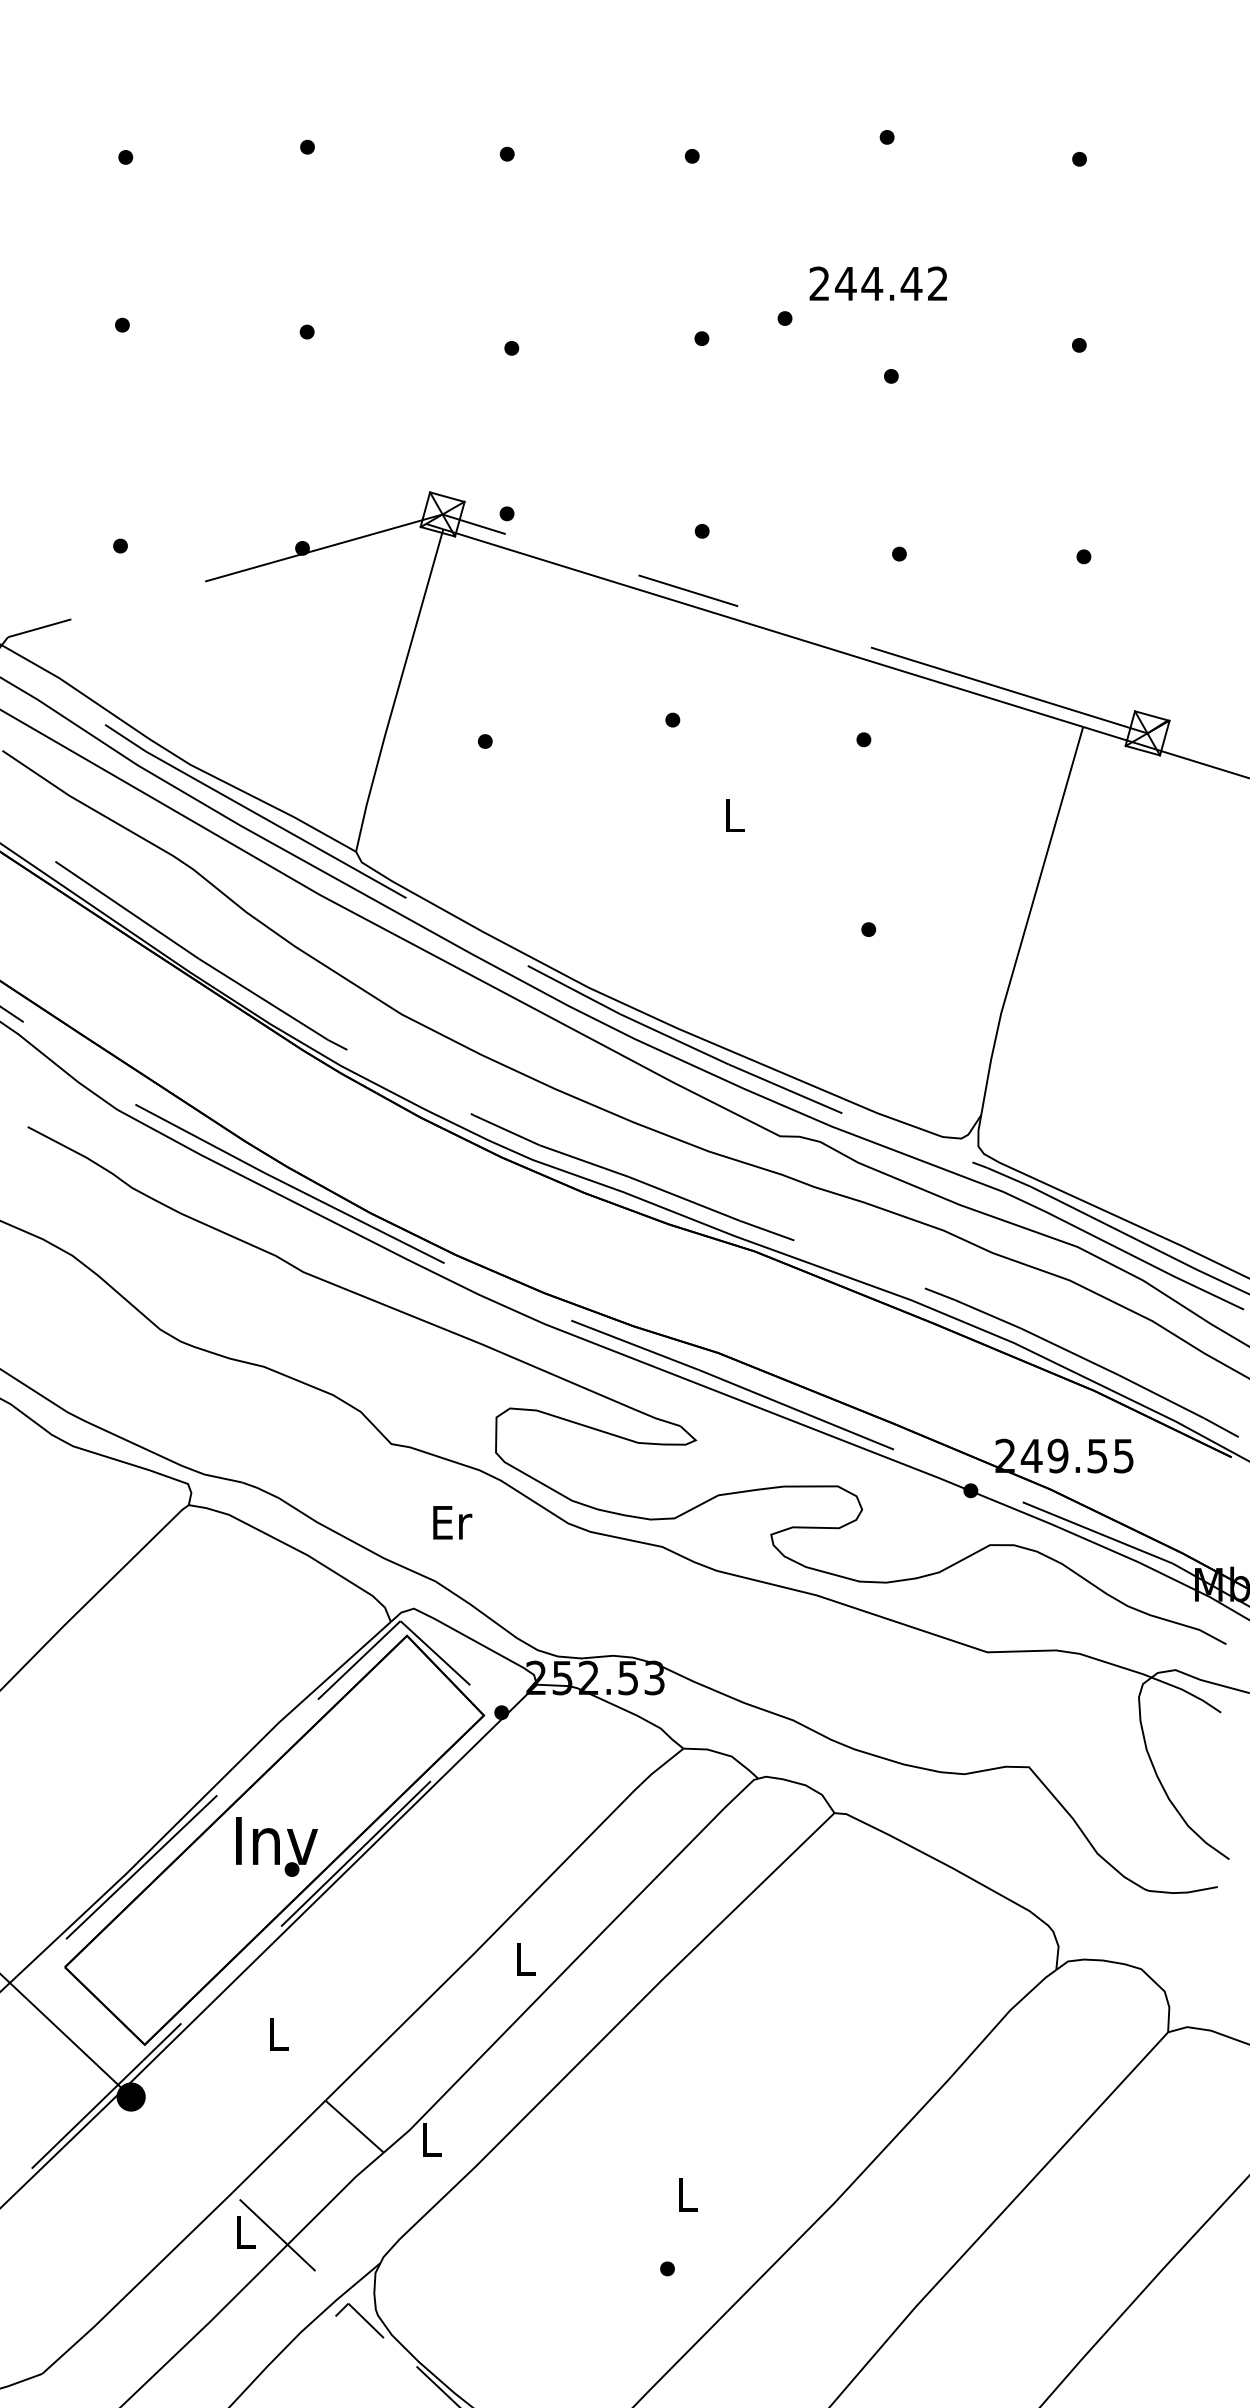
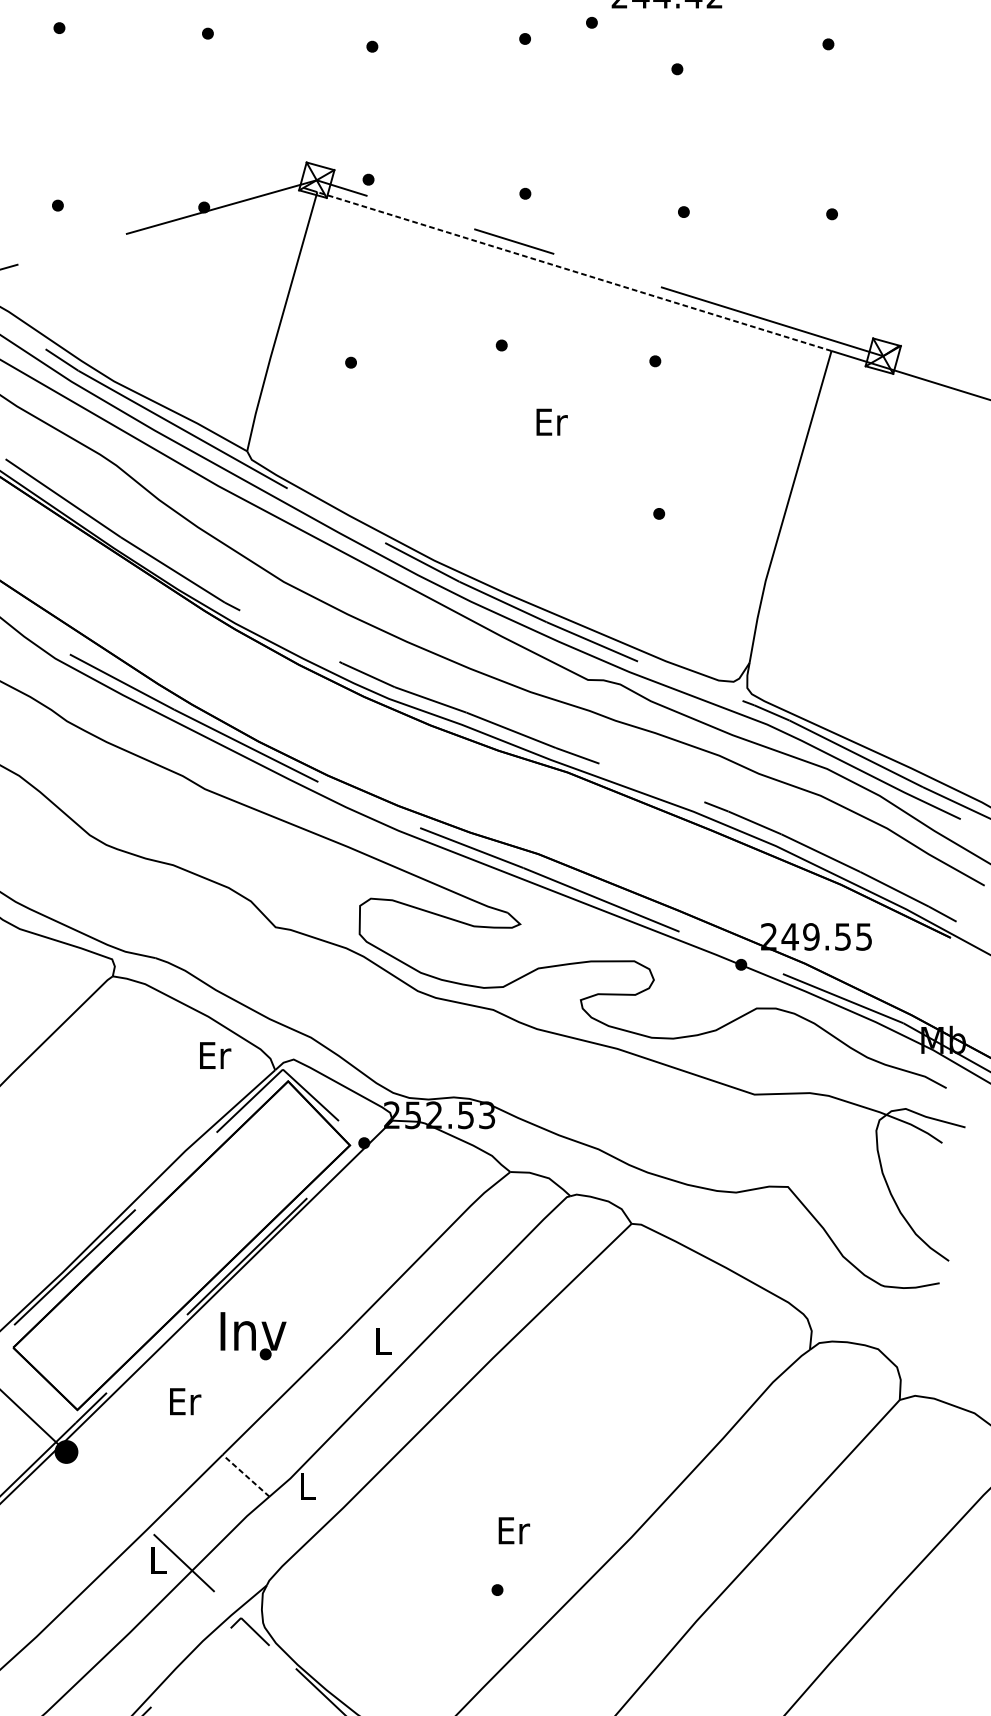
line: (763, 628) -> (574, 271), solid -> dashed
text: (735, 815) -> (552, 422), L -> Er
text: (452, 1522) -> (215, 1055), moved
text: (276, 1846) -> (253, 1335), moved
text: (279, 2034) -> (185, 1401), L -> Er
line: (354, 2126) -> (245, 1475), solid -> dashed
text: (688, 2194) -> (514, 1530), L -> Er

